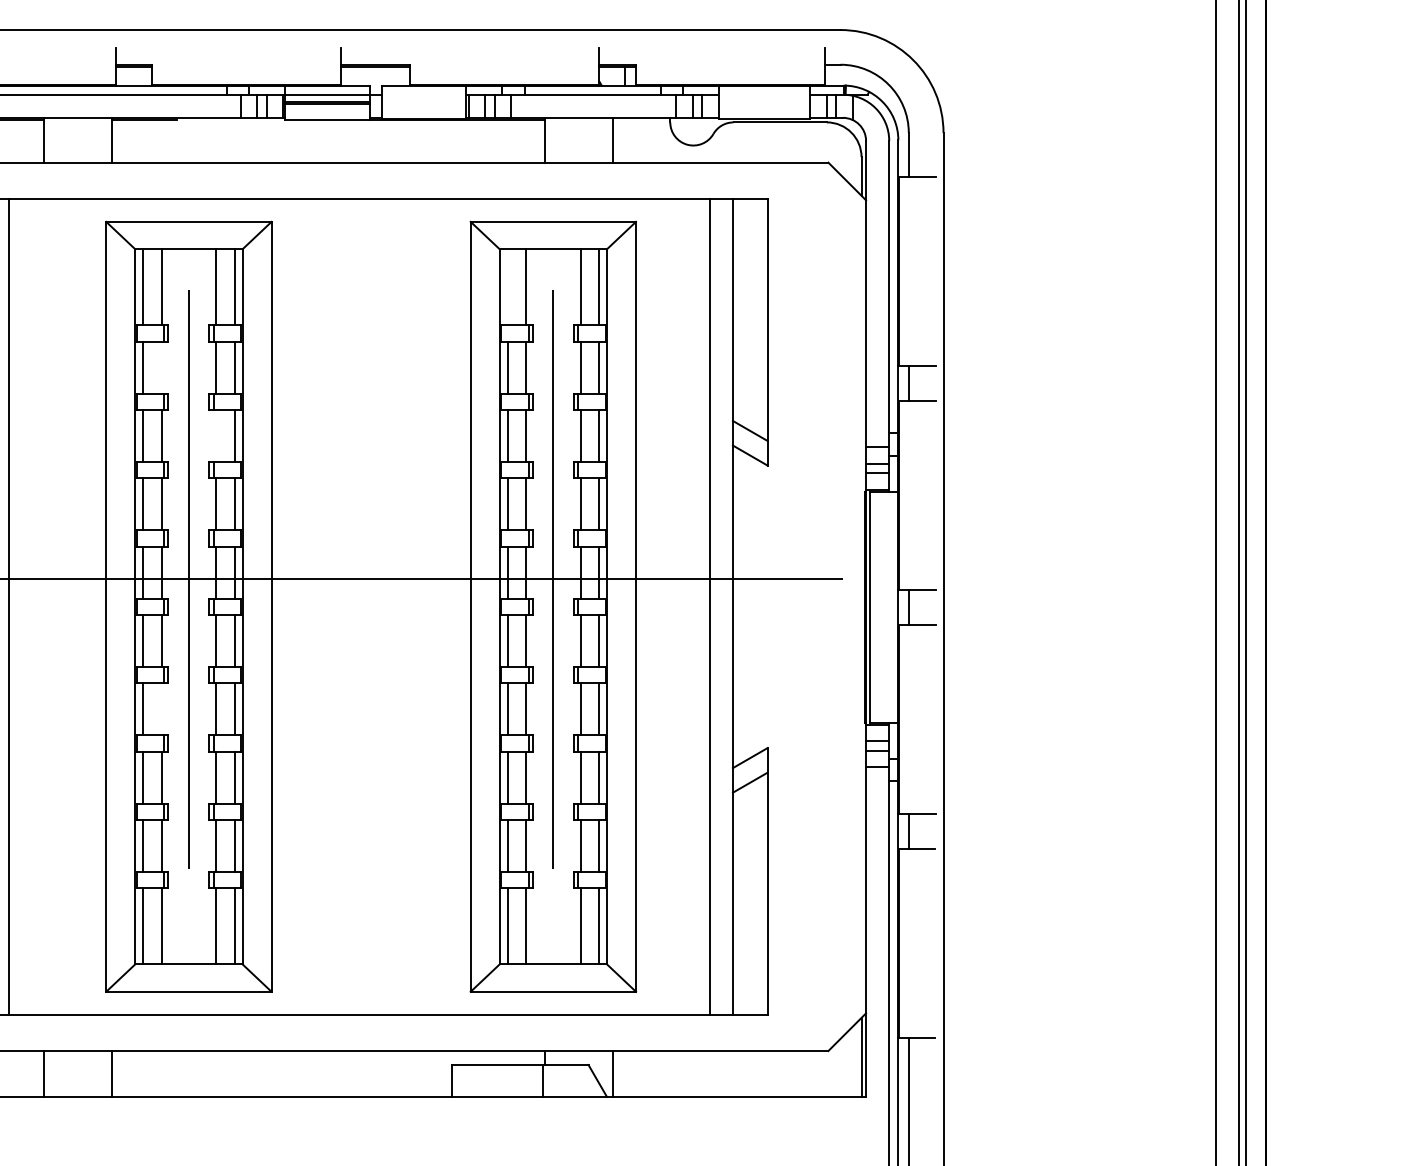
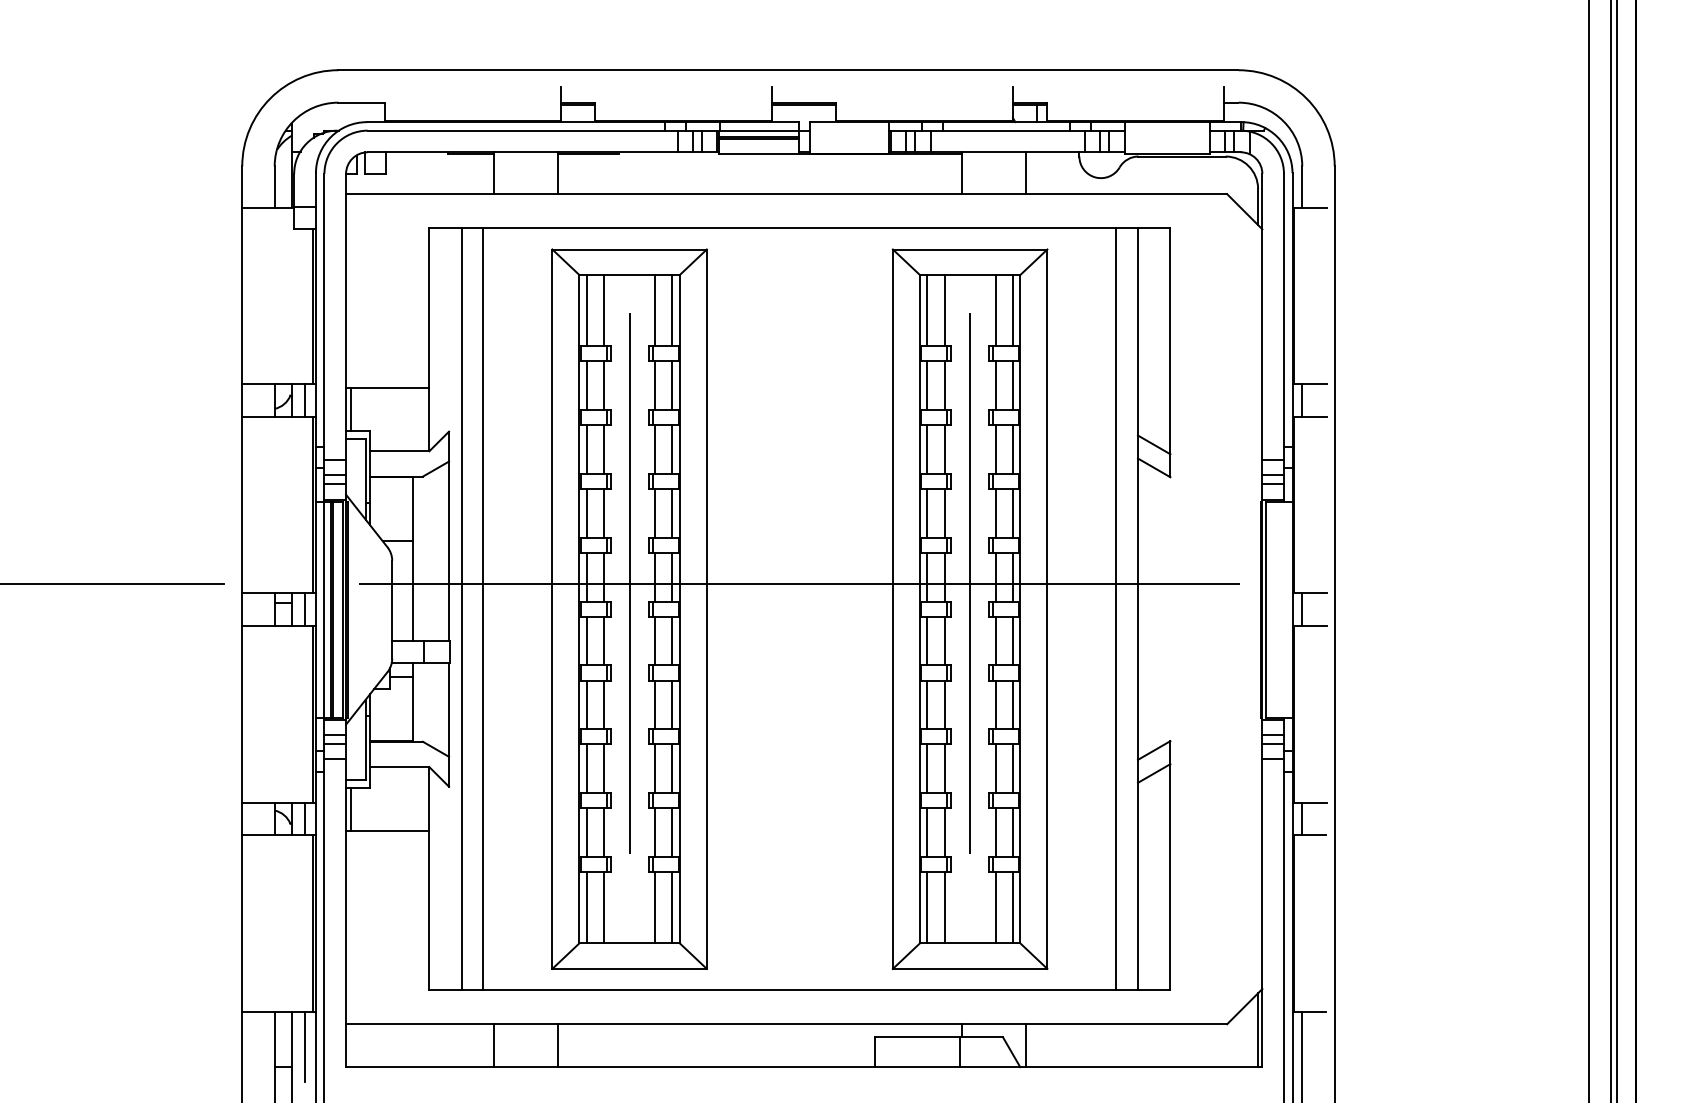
line: (507, 287) -> (927, 310), added
line: (162, 367) -> (604, 385), added
line: (216, 435) -> (655, 449), added
line: (32, 607) -> (483, 609), added
line: (162, 708) -> (604, 704), added

